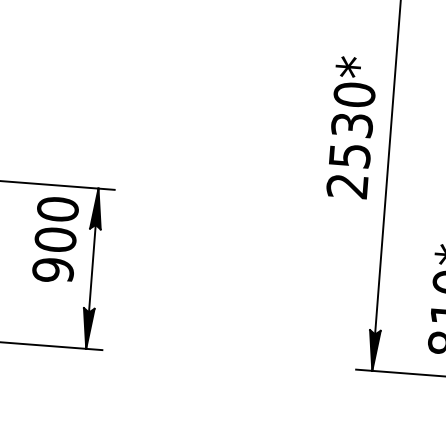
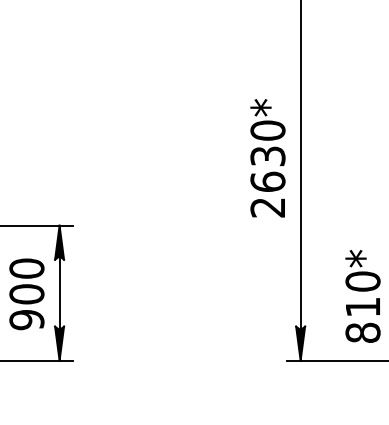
text: (349, 155) -> (267, 181), 2530* -> 2630*
text: (55, 239) -> (26, 294), moved

